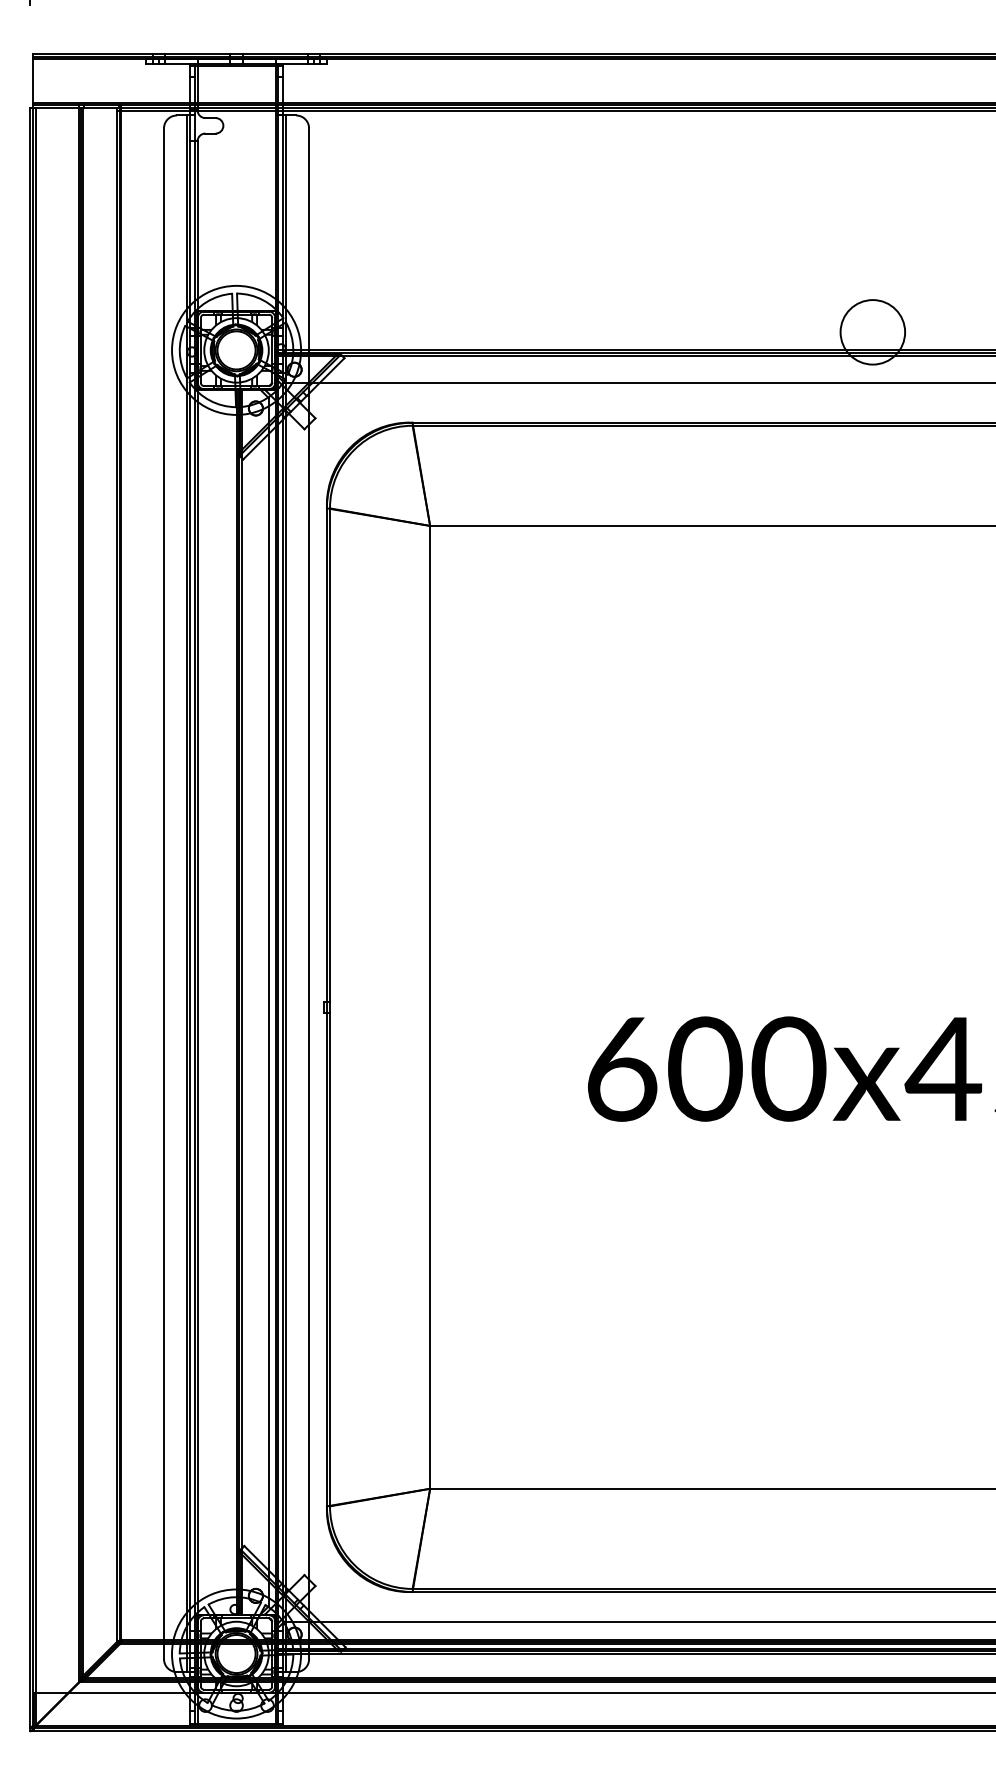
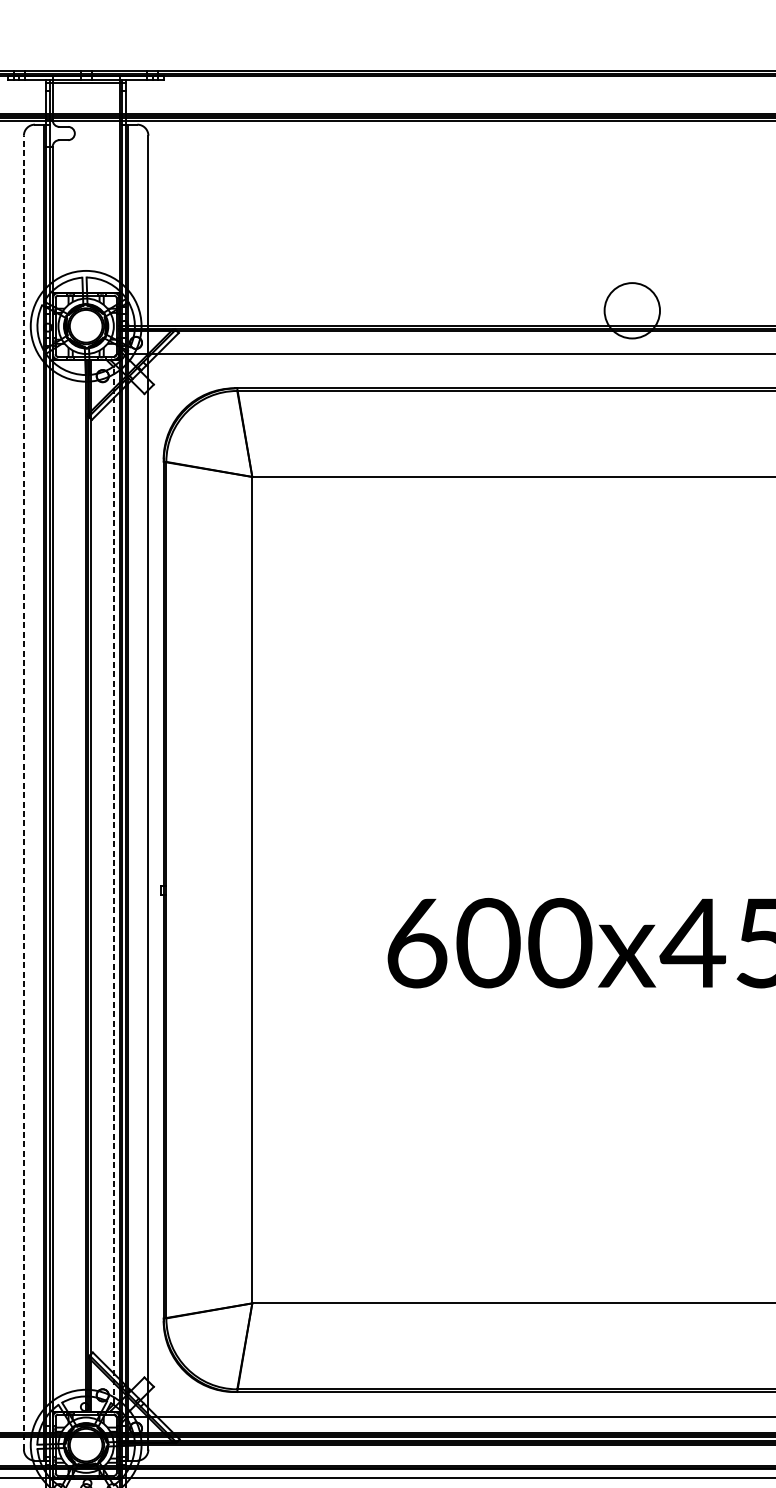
line: (164, 893) -> (24, 792), solid -> dashed
line: (268, 1001) -> (113, 885), solid -> dashed

